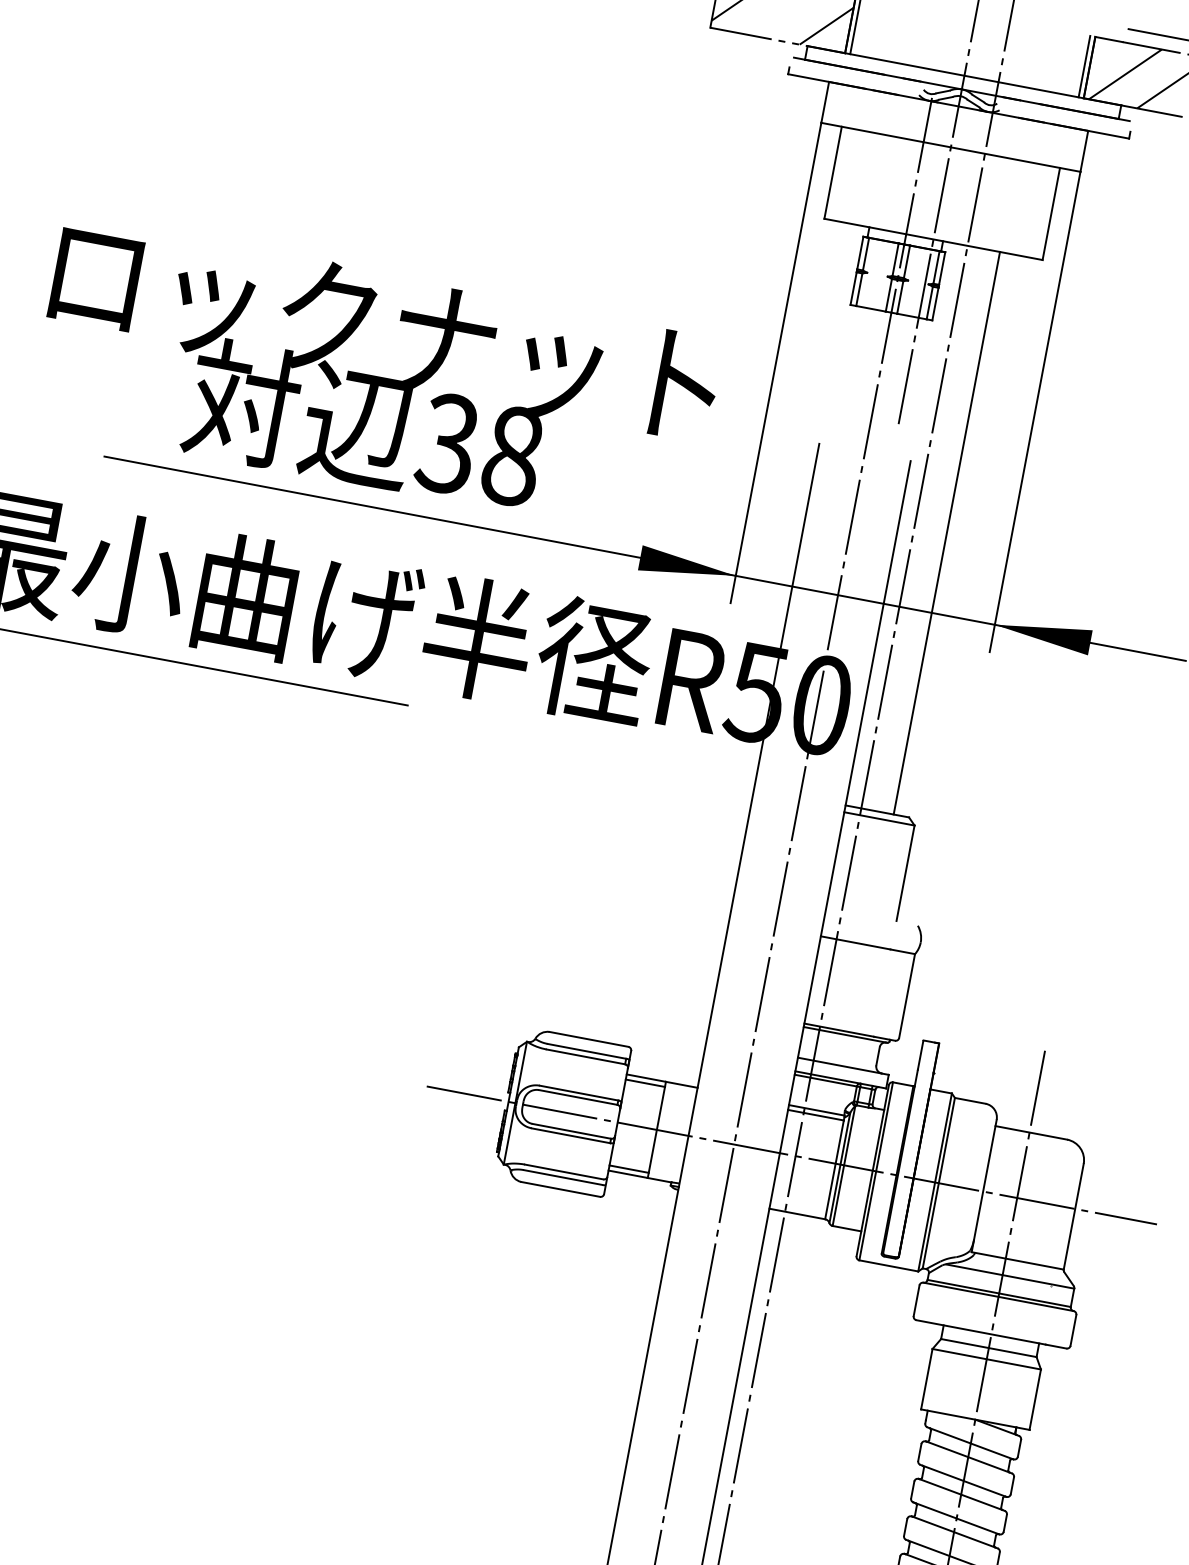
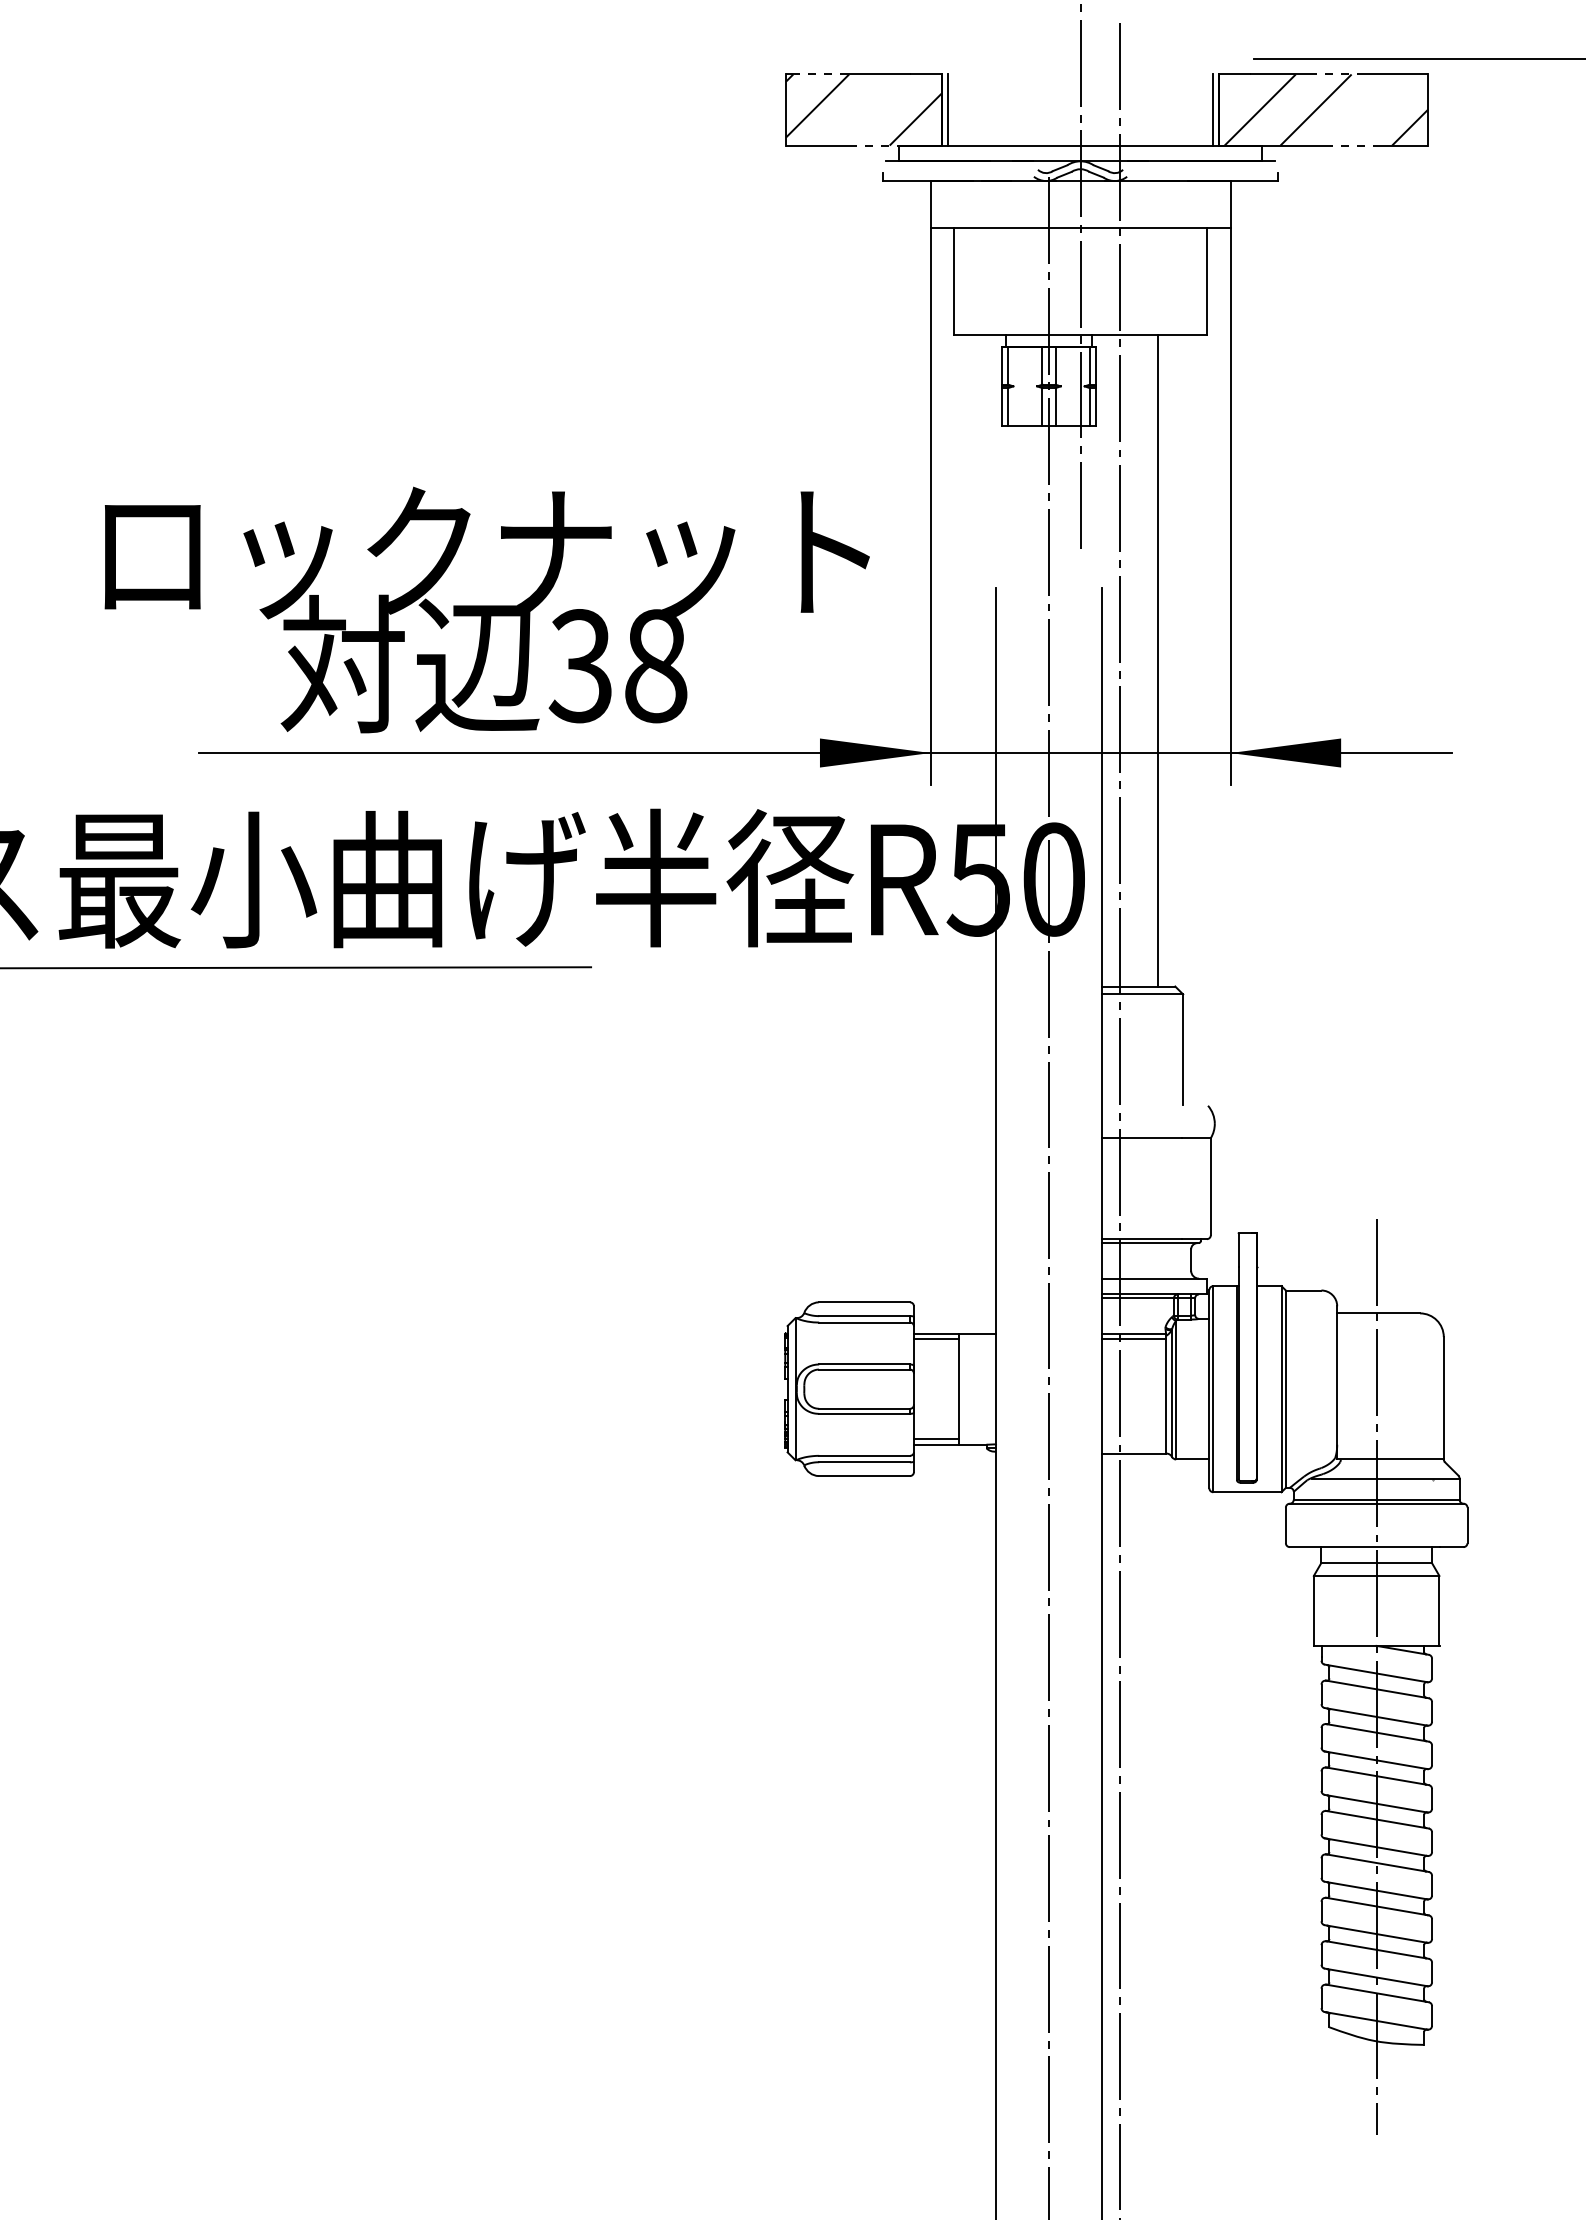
line: (791, 1155) -> (1115, 1389), removed

